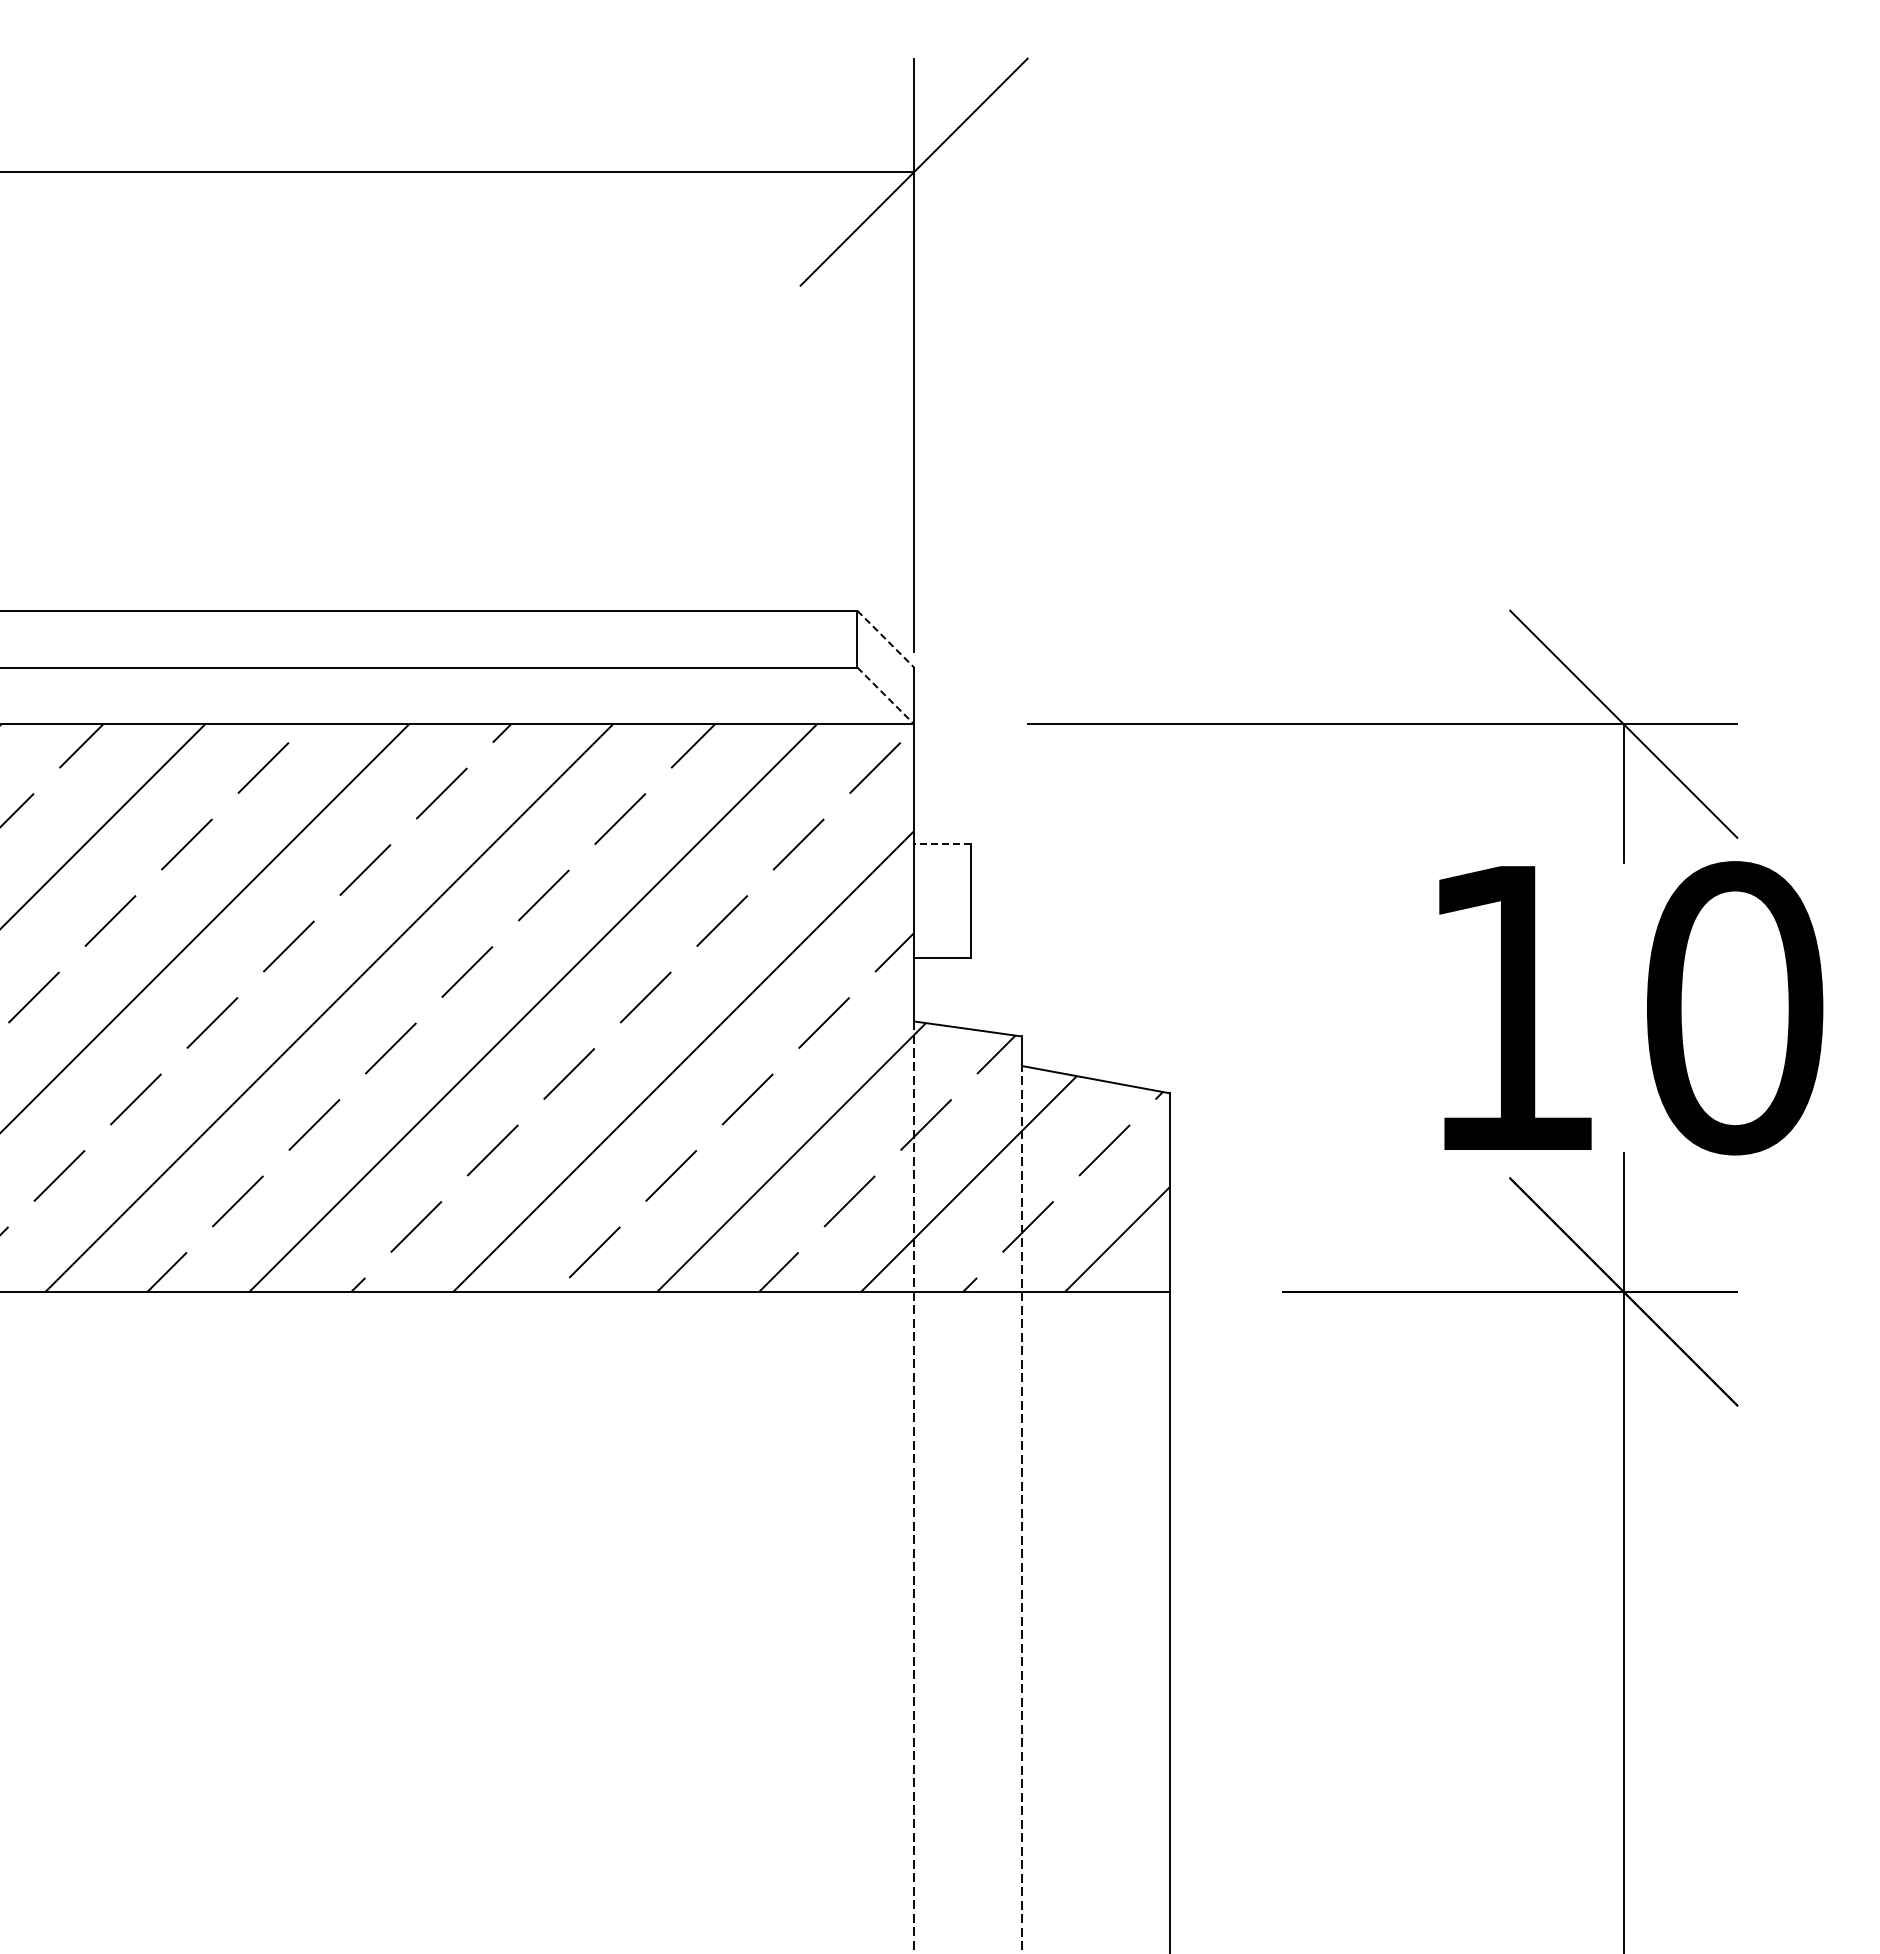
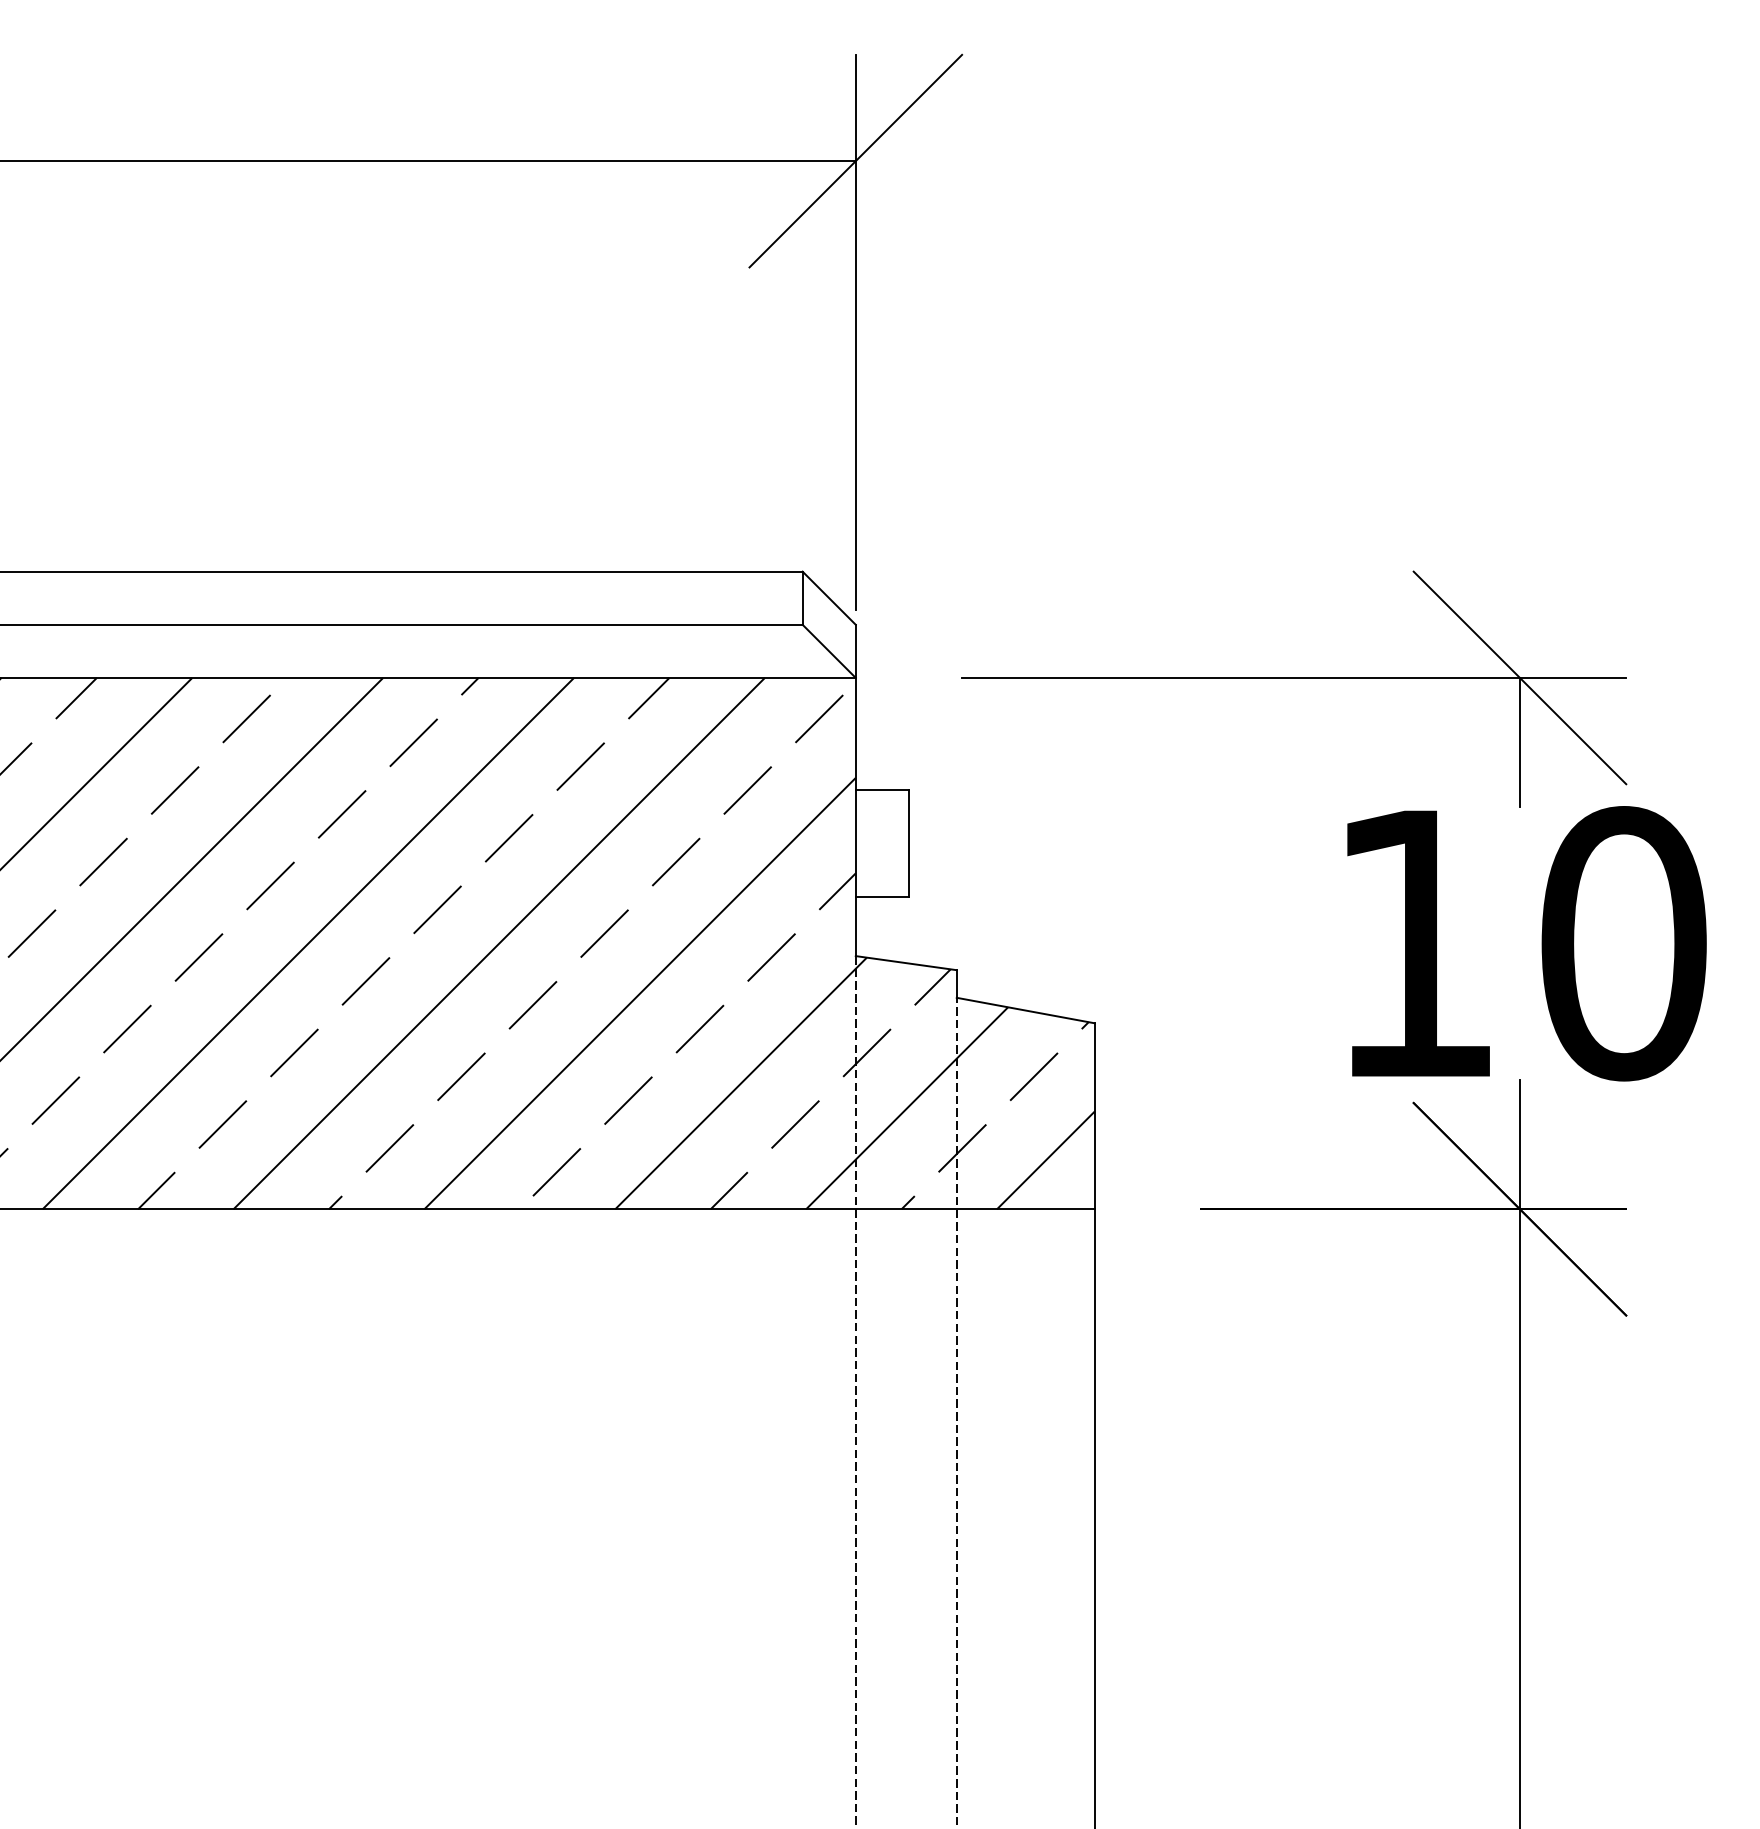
line: (886, 639) -> (829, 598), dashed -> solid
line: (886, 696) -> (829, 651), dashed -> solid
line: (942, 844) -> (882, 790), dashed -> solid

